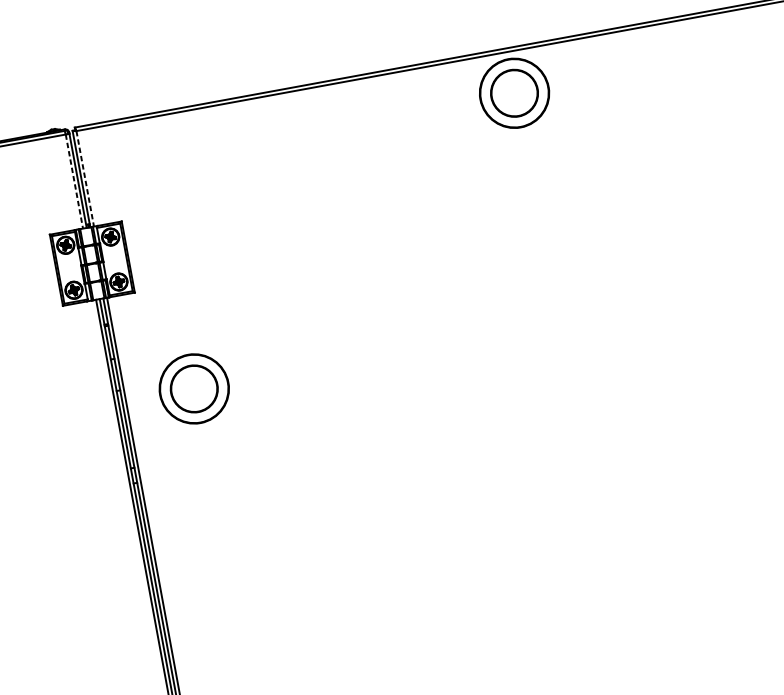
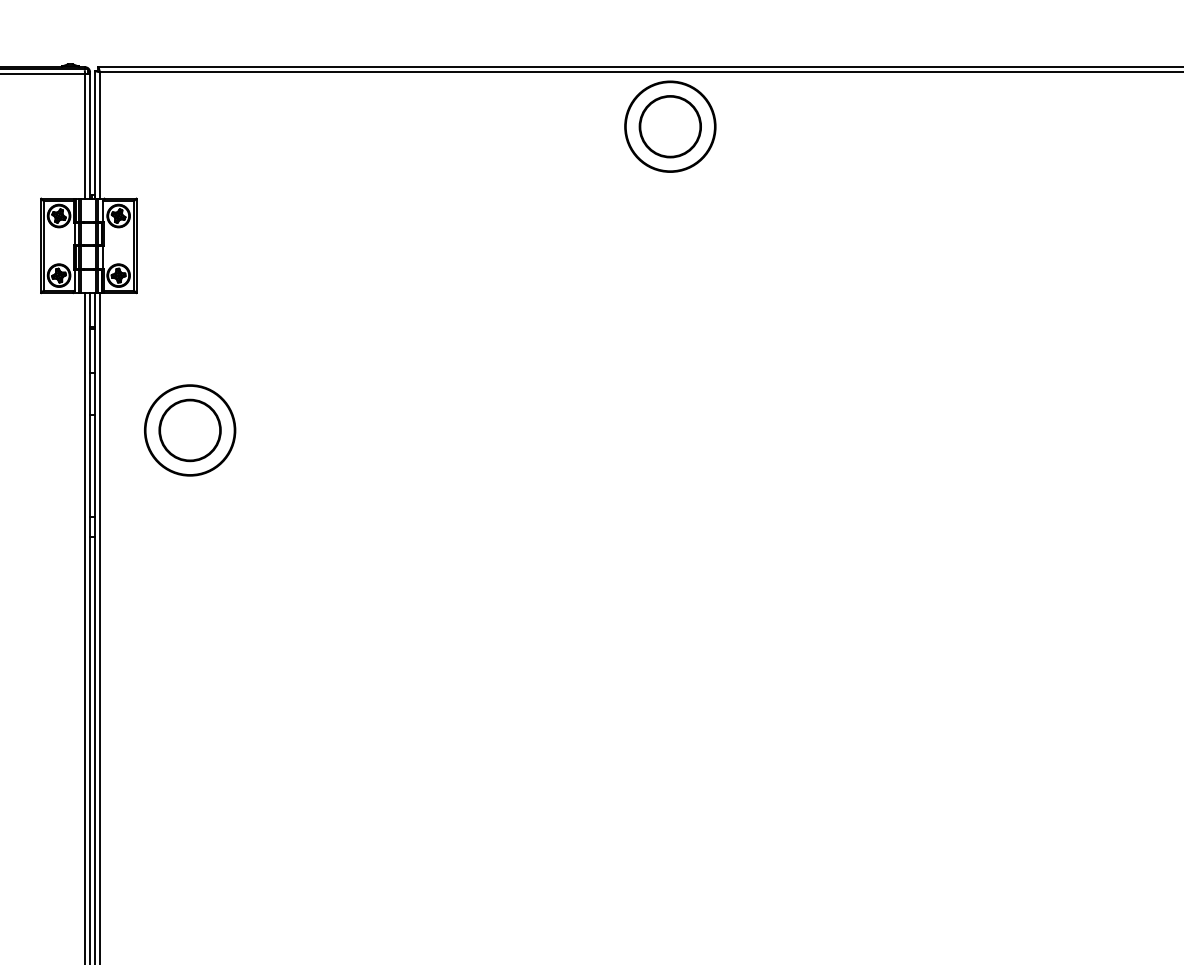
line: (85, 178) -> (99, 135), dashed -> solid
line: (74, 181) -> (85, 136), dashed -> solid

